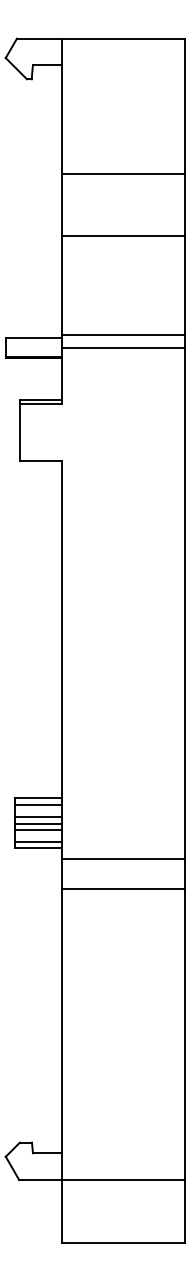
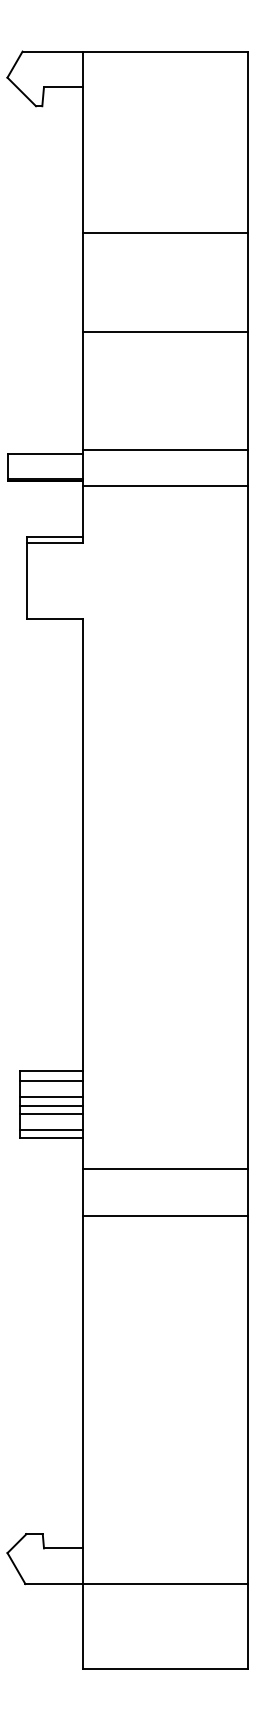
line: (123, 235) -> (165, 332), moved
line: (123, 347) -> (165, 485), moved
line: (123, 859) -> (165, 1168), moved
line: (123, 889) -> (165, 1216), moved

